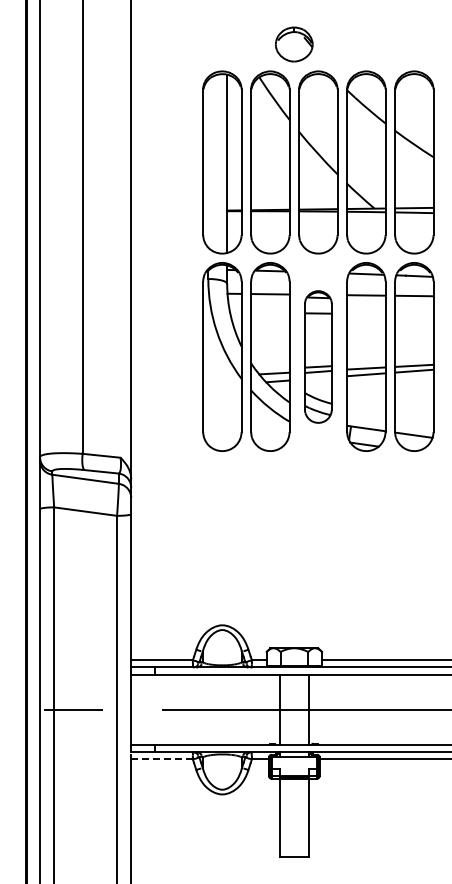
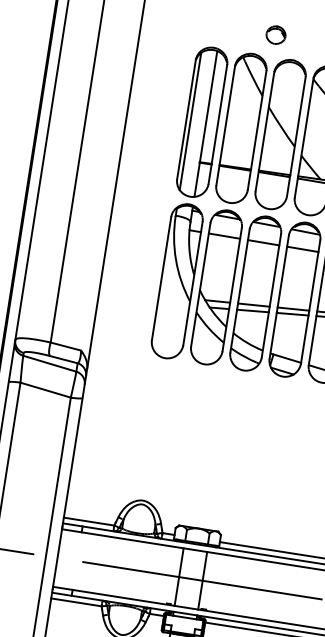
part: (294, 44) -> (276, 35), size x0.62
line: (208, 163) -> (190, 121), added
part: (318, 356) -> (255, 293), size x1.43
line: (162, 759) -> (76, 602), dashed -> solid

